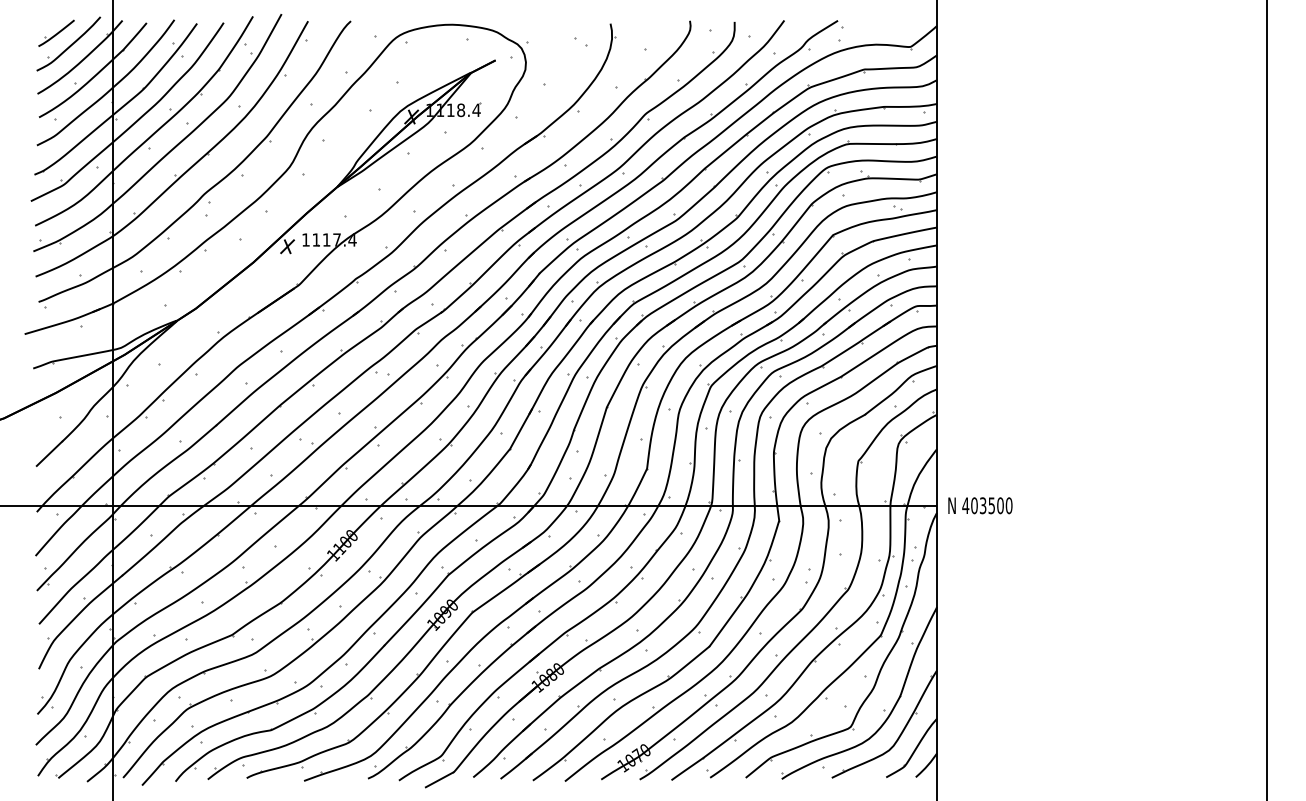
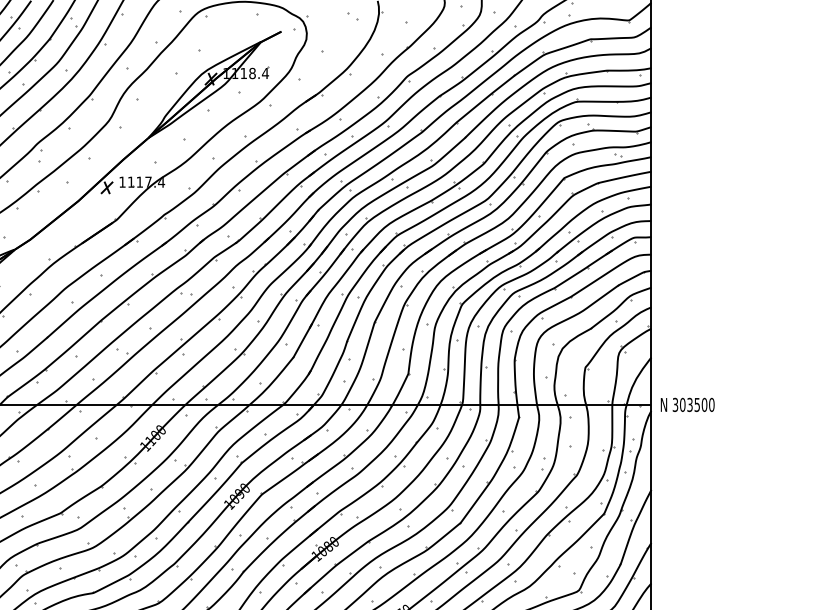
text: (965, 505) -> (675, 404), 403500 -> 303500

